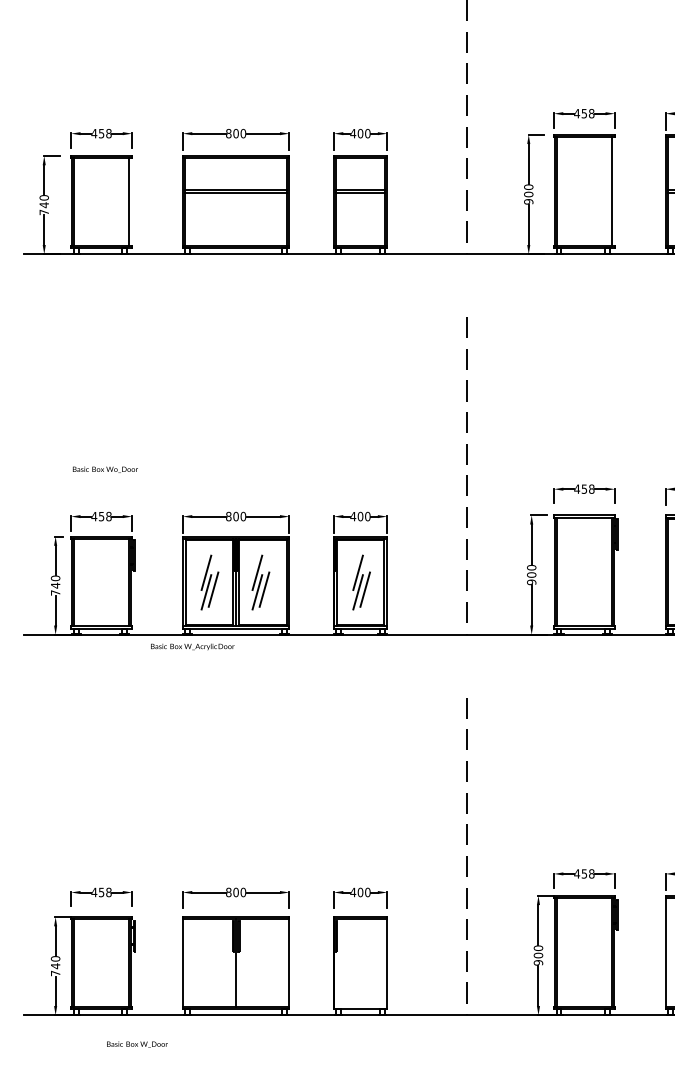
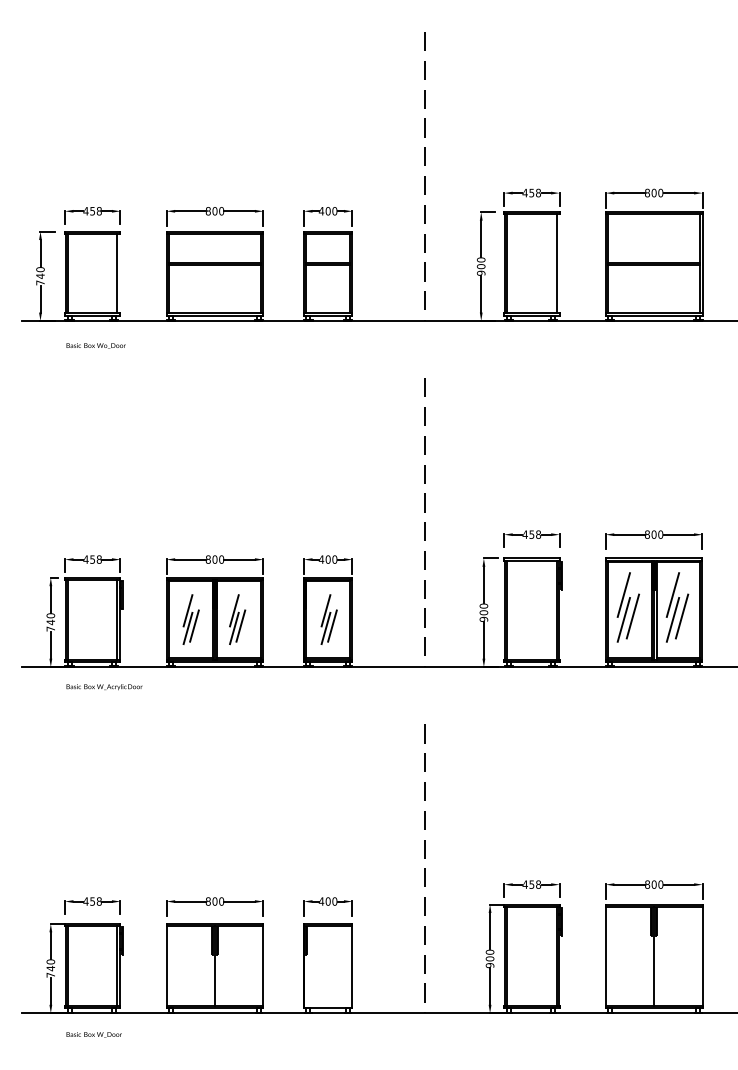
text: (104, 469) -> (95, 345), moved
text: (192, 647) -> (104, 687), moved
text: (136, 1044) -> (93, 1034), moved

